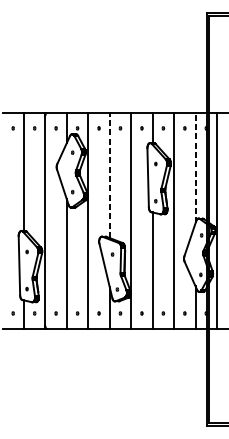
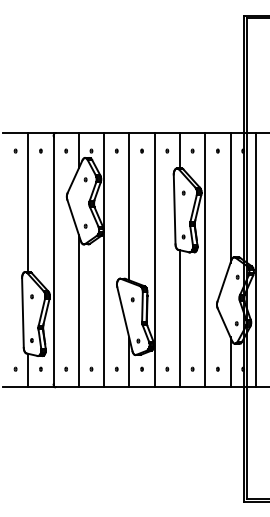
line: (195, 167) -> (230, 197), dashed -> solid
line: (109, 175) -> (129, 206), dashed -> solid

